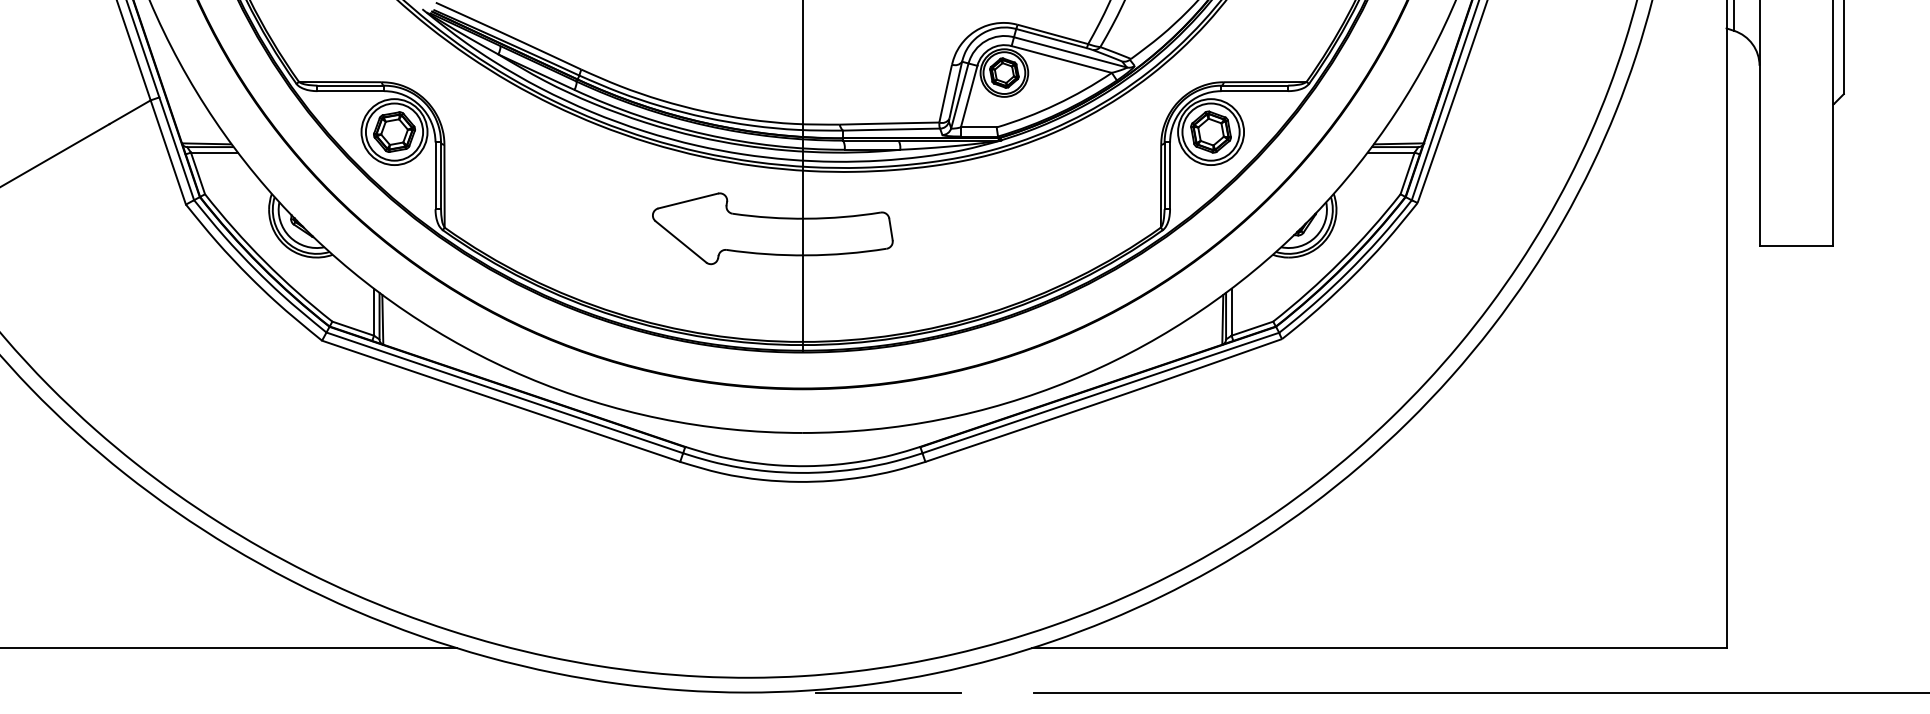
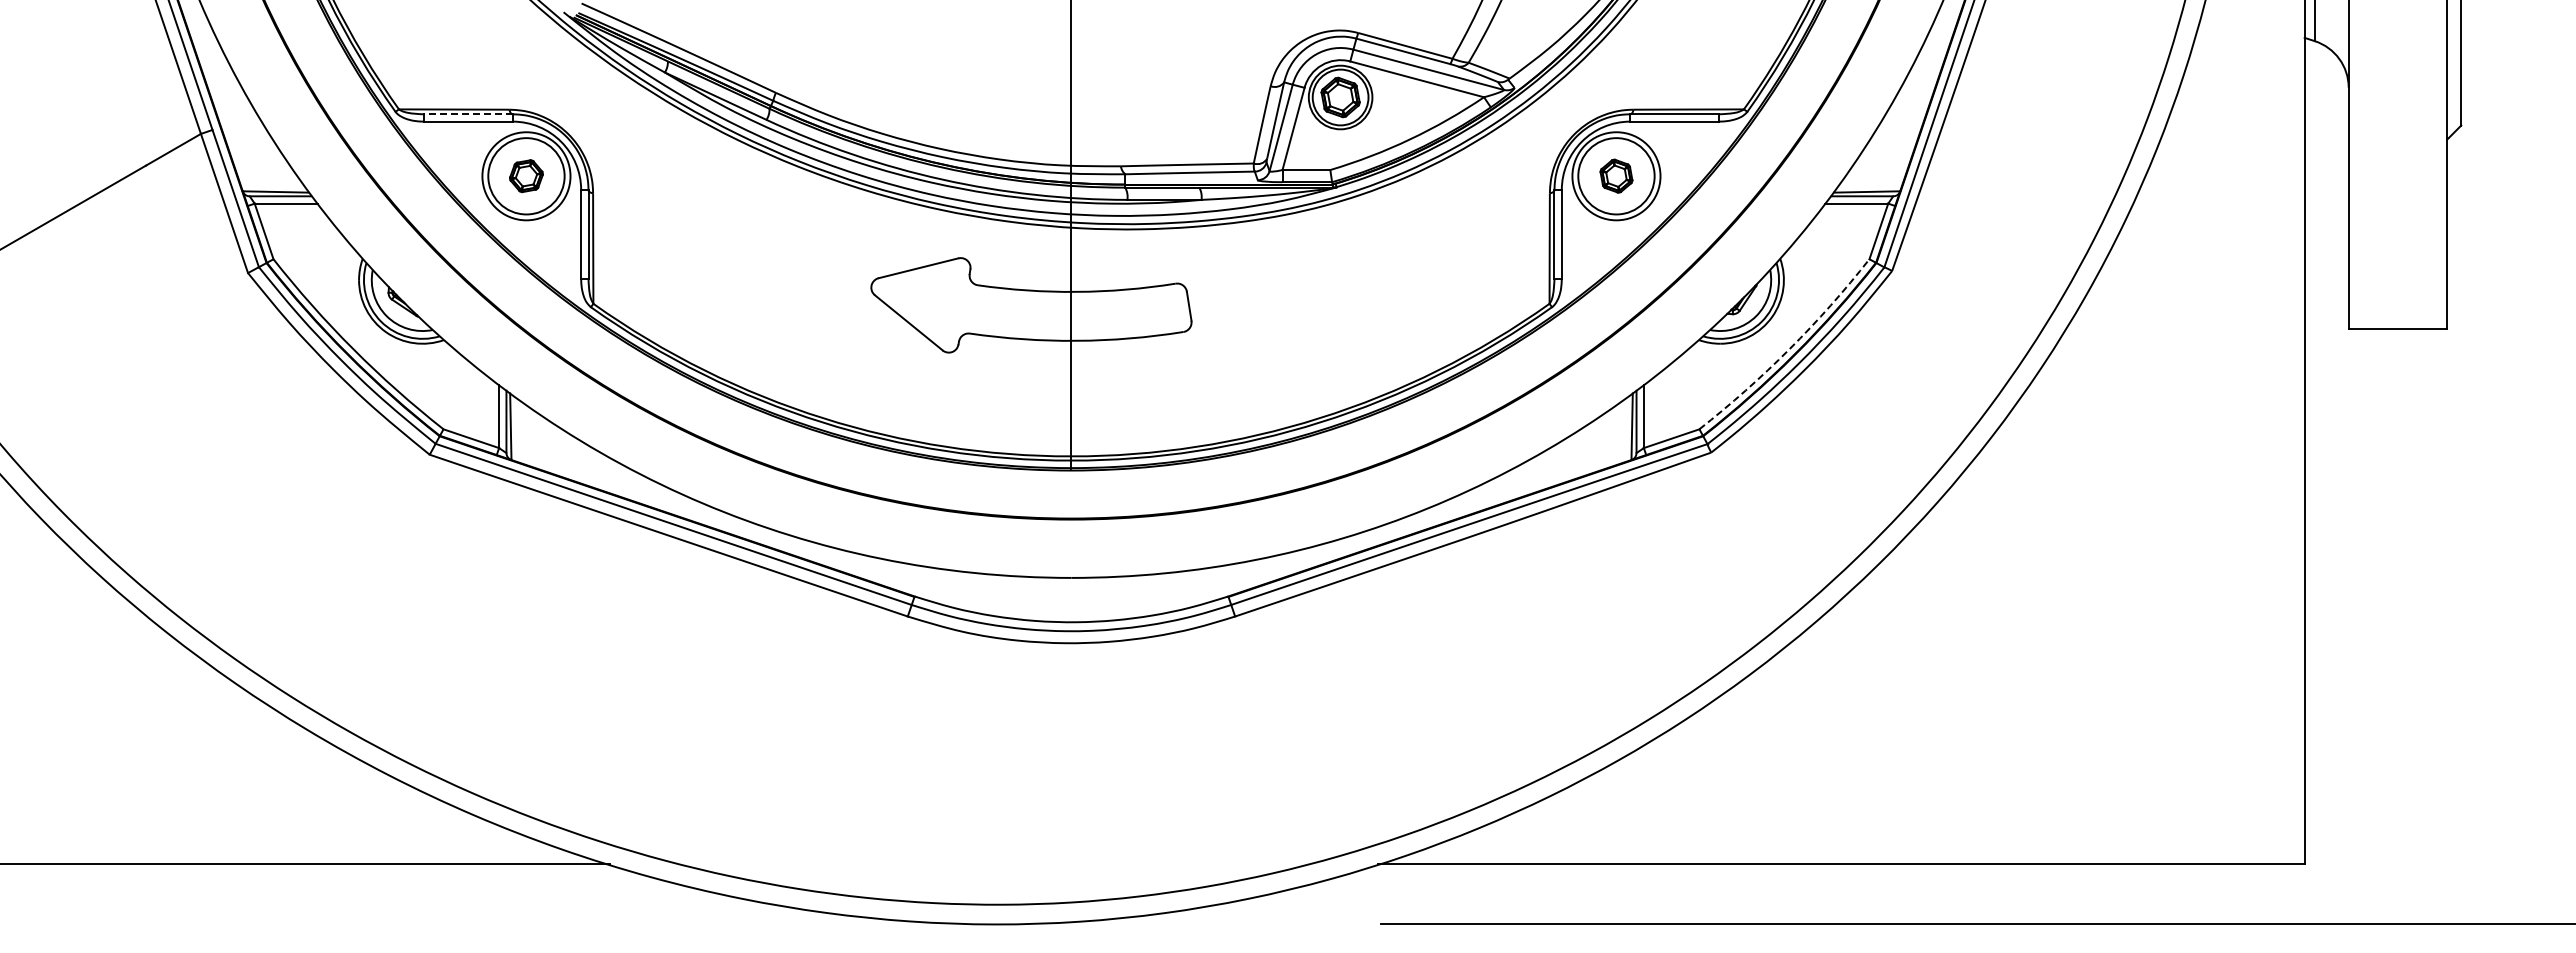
line: (351, 85) -> (468, 114), solid -> dashed
part: (394, 131) -> (526, 175), size x0.6
part: (1211, 131) -> (1616, 175), size x0.6
arc: (1340, 261) -> (1789, 349), solid -> dashed
line: (888, 692) -> (1185, 924), removed

